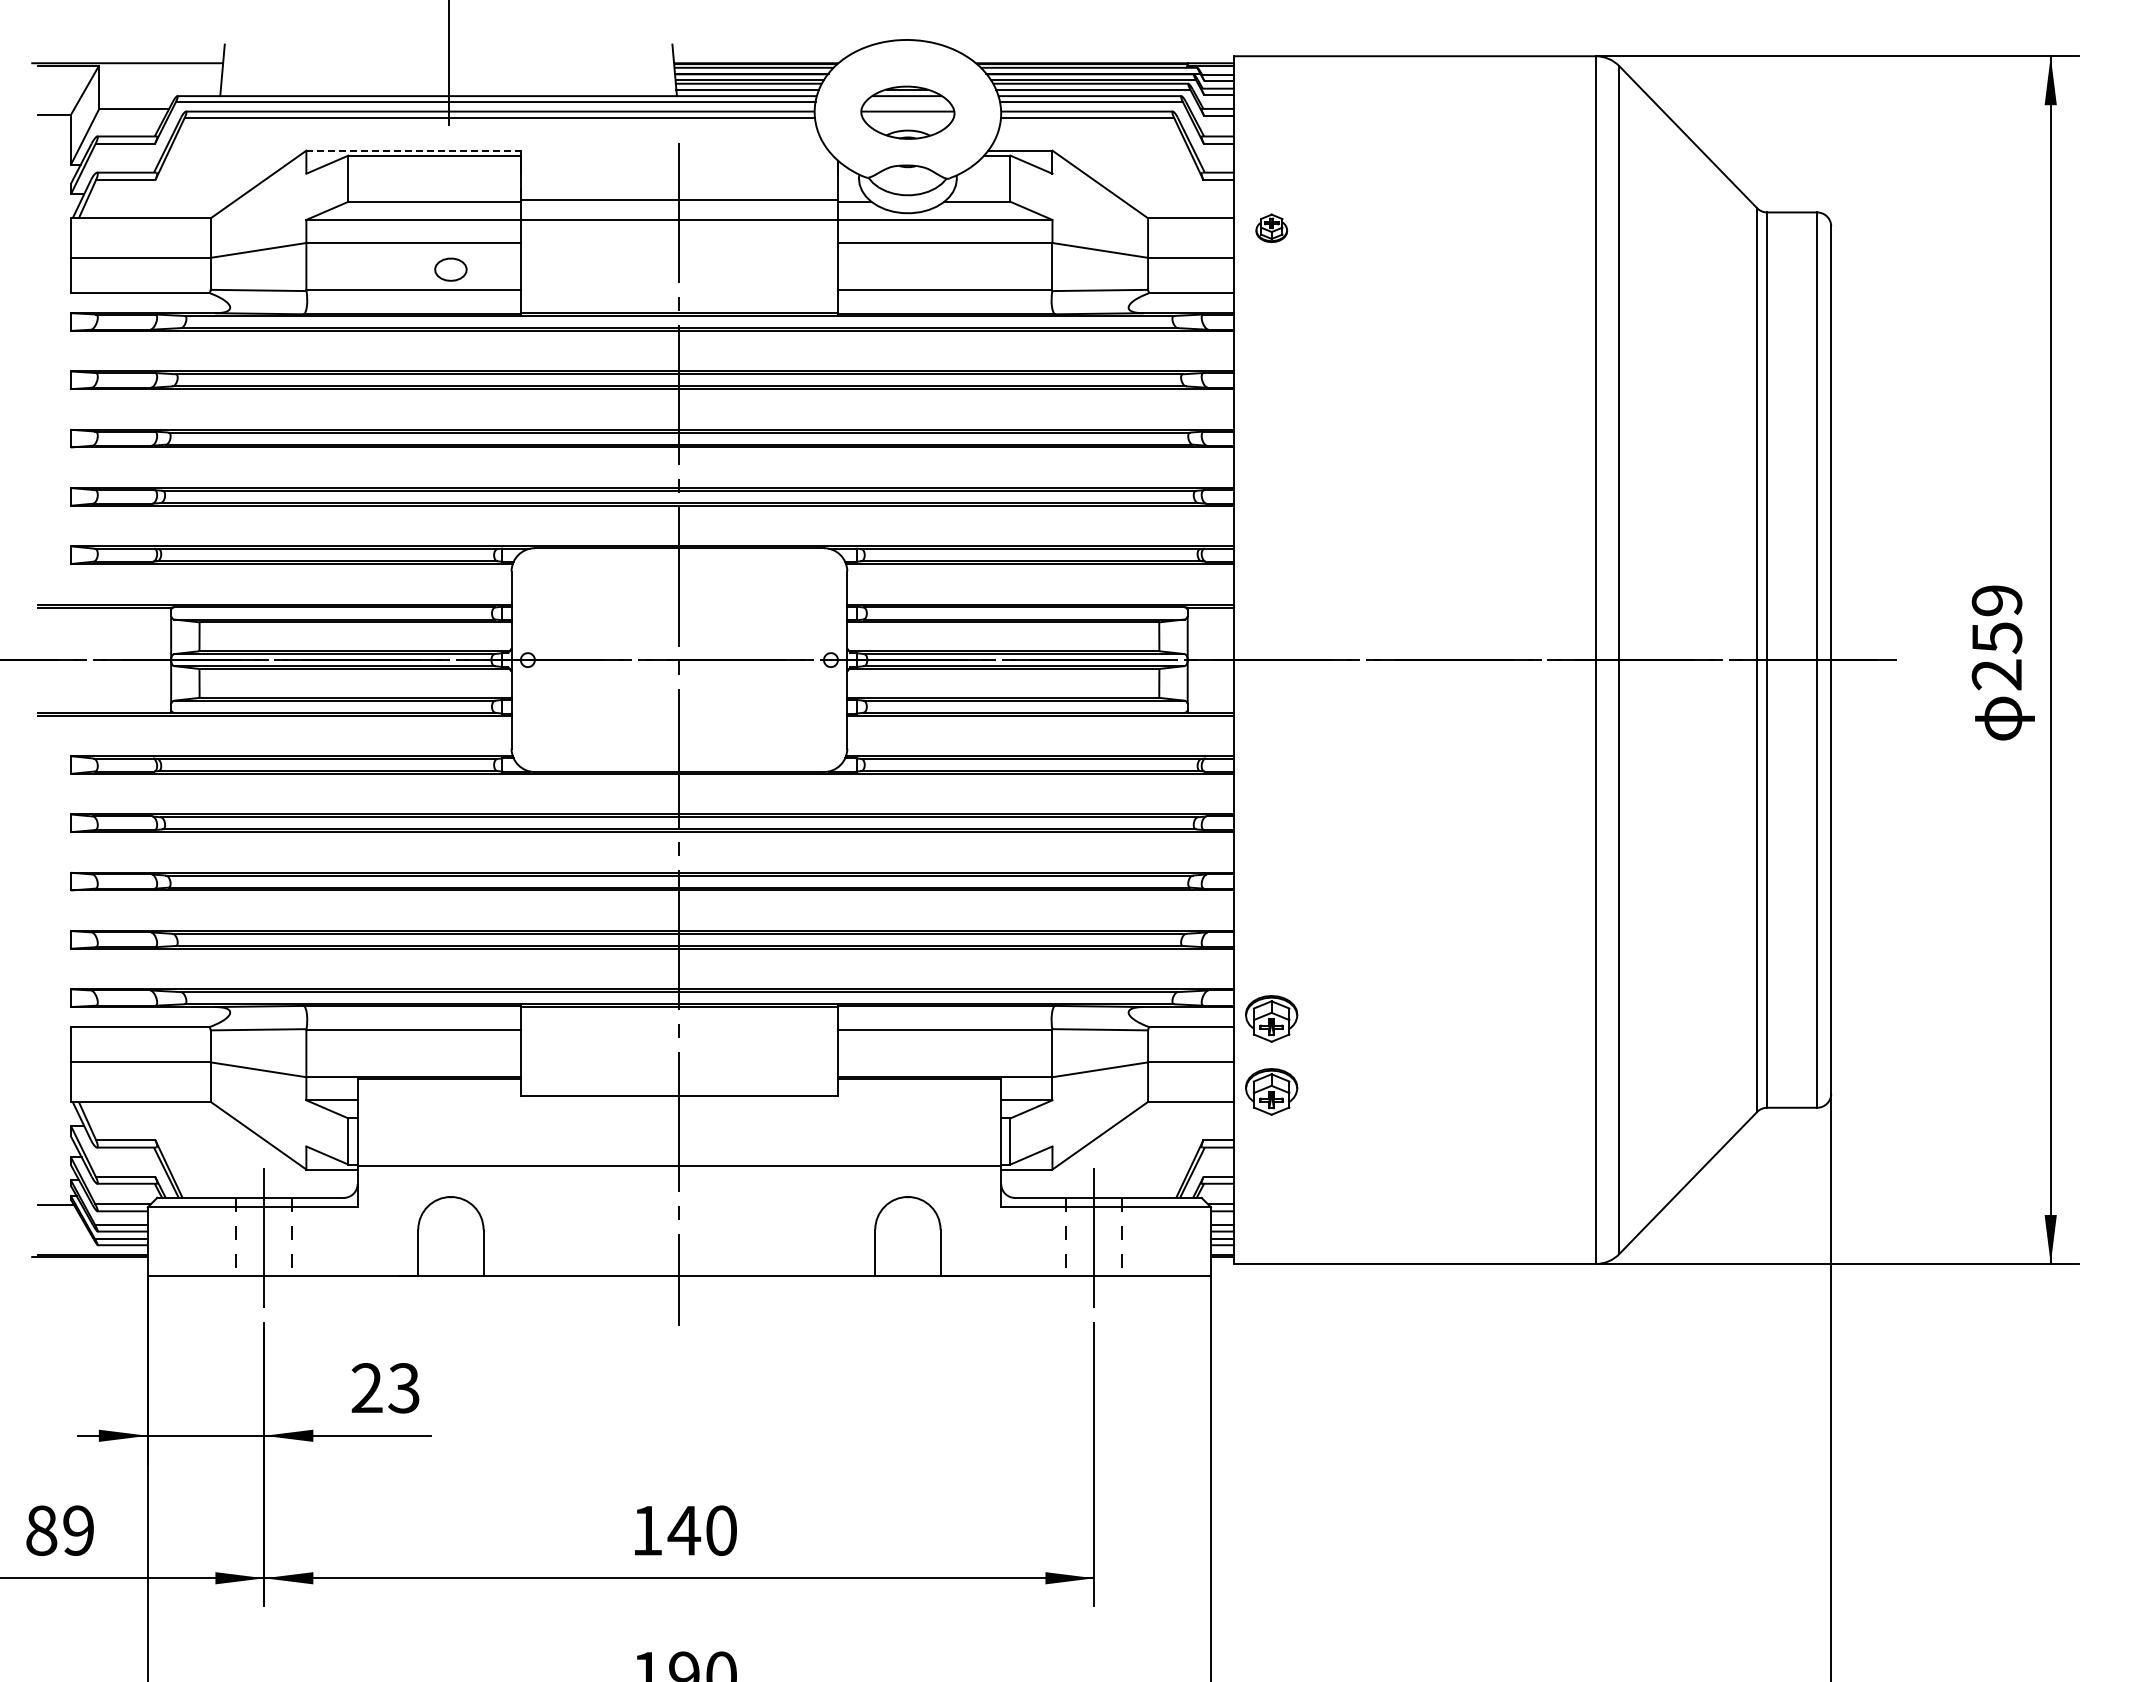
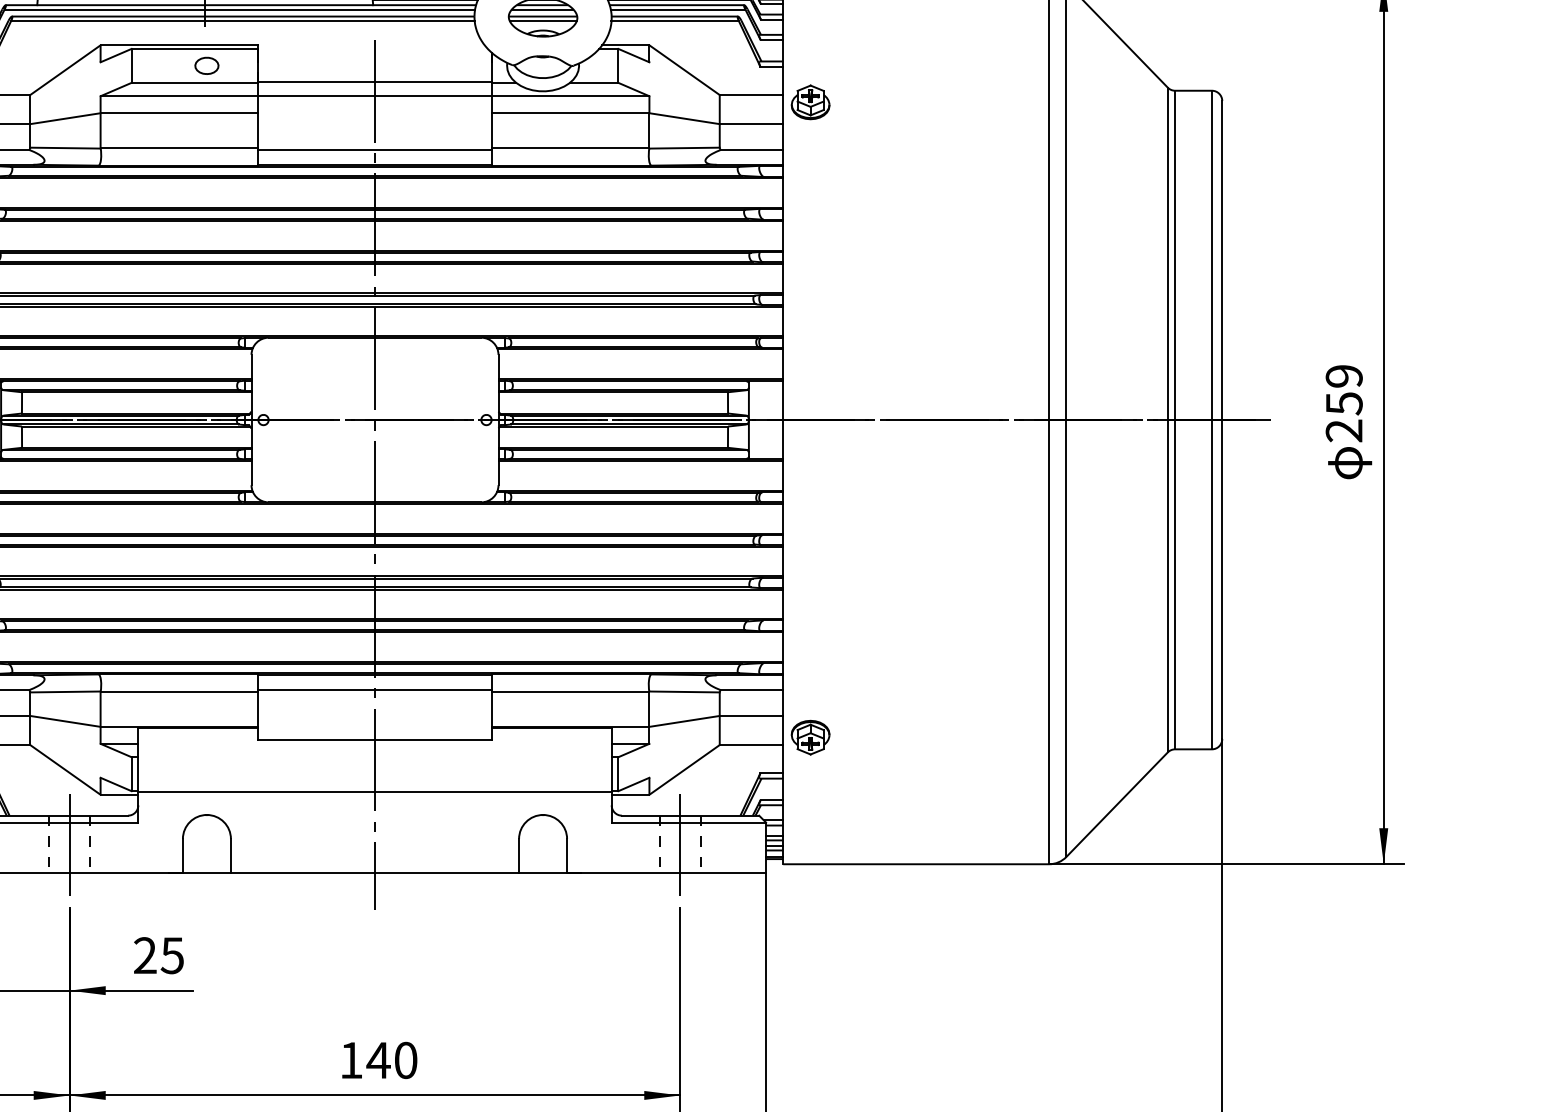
line: (907, 102) -> (542, 9), added
line: (907, 117) -> (542, 20), added
line: (414, 150) -> (180, 45), dashed -> solid
part: (1271, 228) -> (810, 102), size x1.67
part: (450, 269) -> (206, 65), moved
line: (678, 292) -> (374, 149), added
part: (1271, 1018) -> (810, 683), removed
line: (678, 1027) -> (374, 690), added
text: (403, 1388) -> (172, 955), 23 -> 25

